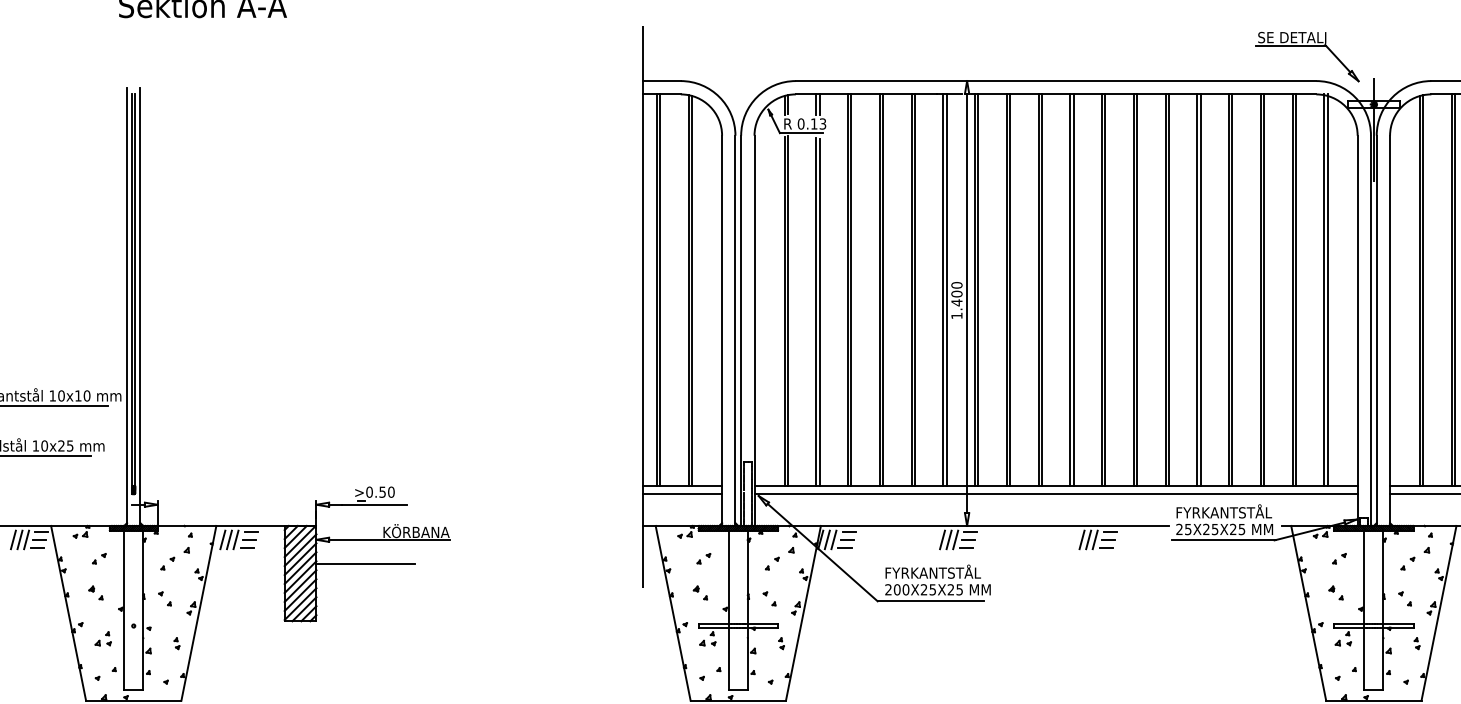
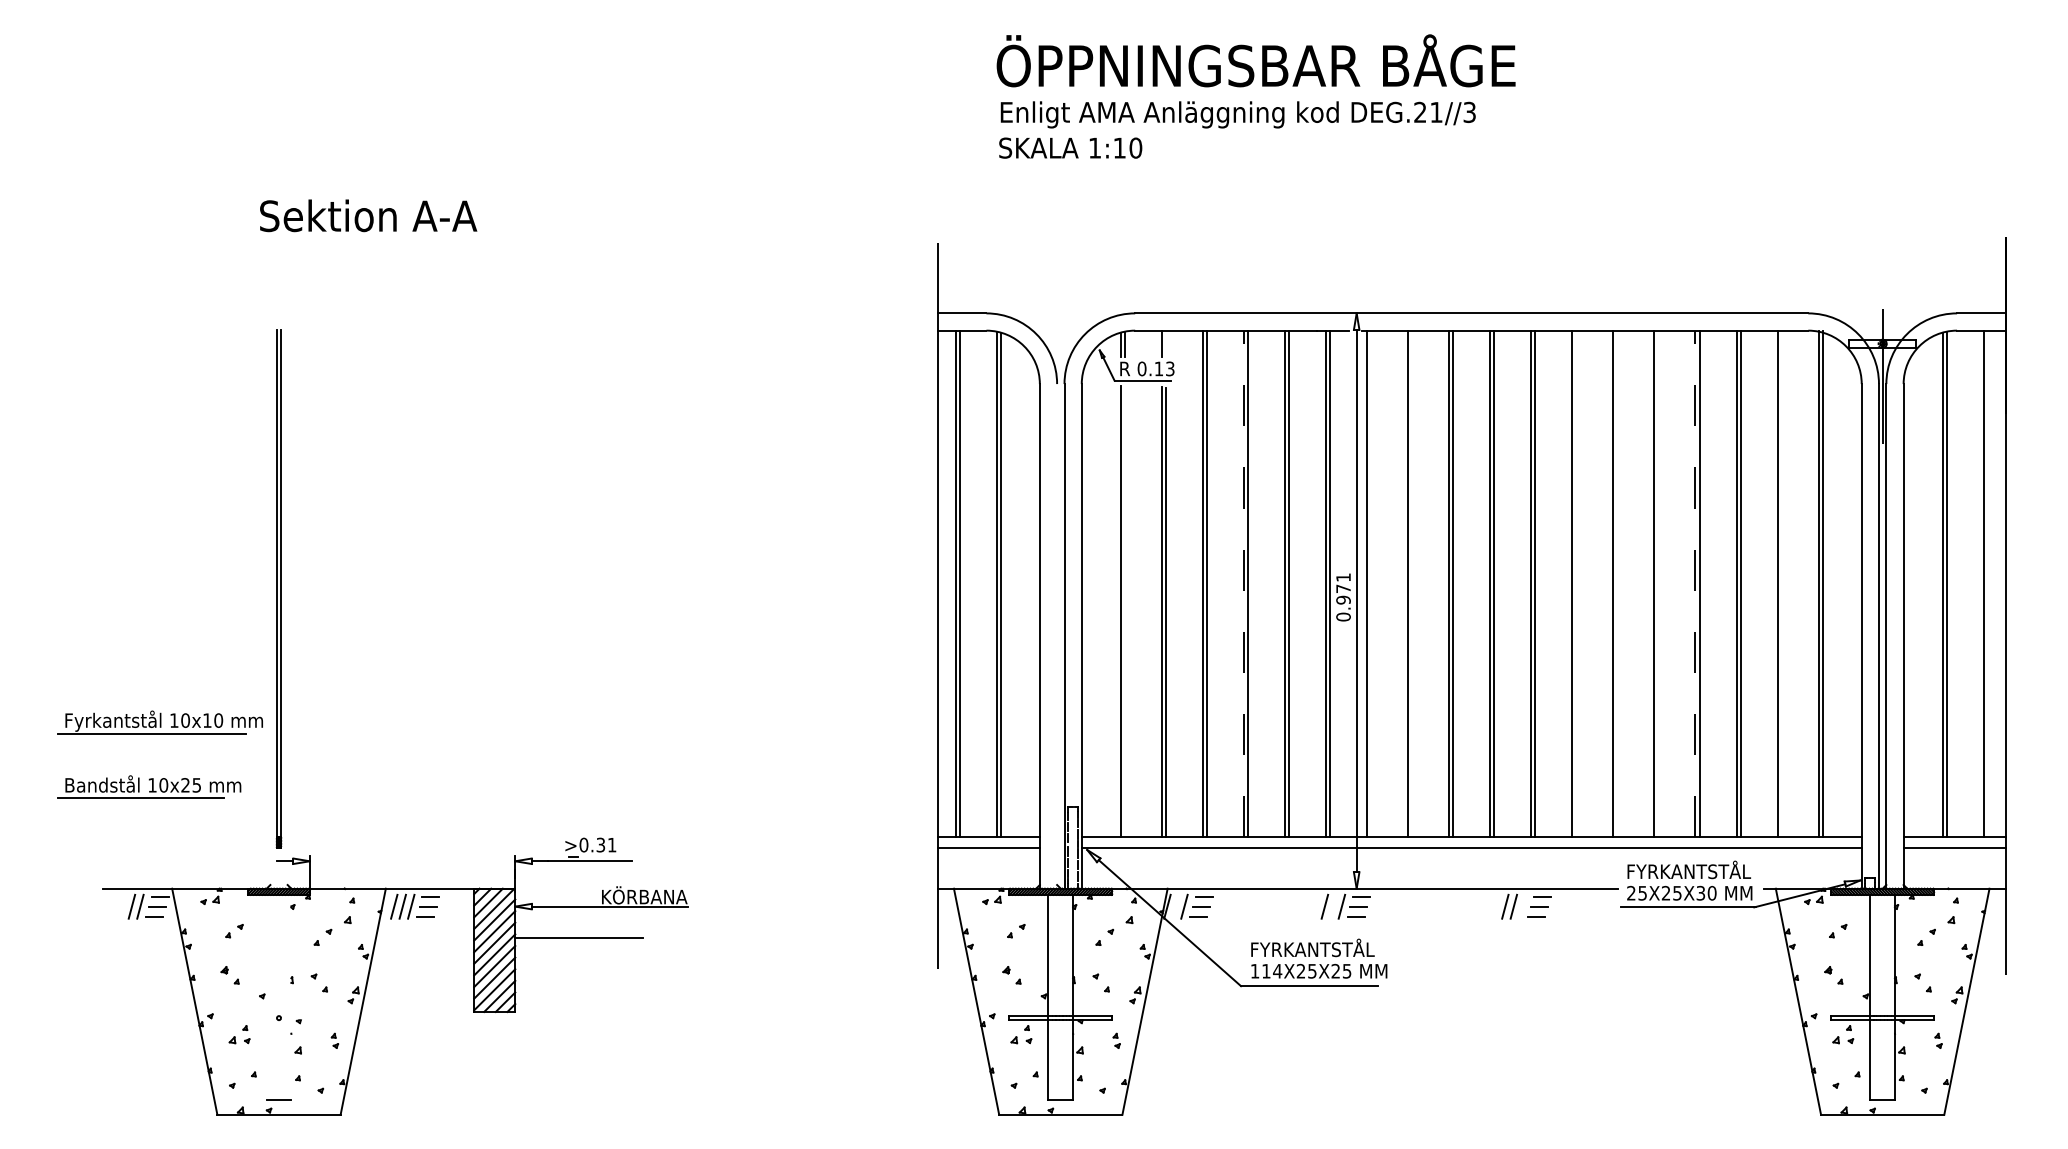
part: (1307, 46) -> (1796, 268), removed
line: (819, 104) -> (1165, 343), removed
line: (879, 289) -> (1243, 583), solid -> dashed
line: (978, 289) -> (1371, 583), removed
line: (1010, 289) -> (1412, 583), removed
line: (1137, 289) -> (1576, 583), removed
line: (1168, 289) -> (1617, 583), removed
line: (1200, 289) -> (1658, 583), removed
line: (1229, 289) -> (1695, 583), solid -> dashed
line: (1295, 289) -> (1781, 583), removed
line: (1454, 289) -> (1987, 583), removed
text: (956, 300) -> (1343, 597), 1.400 -> 0.971
line: (127, 306) -> (270, 605), removed
line: (140, 306) -> (287, 605), removed
line: (787, 310) -> (1124, 610), removed
line: (735, 330) -> (1057, 636), removed
text: (386, 491) -> (606, 844), >0.50 -> >0.31
text: (1237, 528) -> (1706, 892), 25X25X25 -> 25X25X30
line: (13, 539) -> (123, 906), removed
line: (827, 539) -> (1175, 906), removed
line: (949, 539) -> (1333, 906), removed
line: (1095, 539) -> (1522, 906), removed
text: (897, 589) -> (1266, 970), 200X25X25 -> 114X25X25
line: (124, 610) -> (266, 997), removed
line: (143, 610) -> (291, 997), removed

